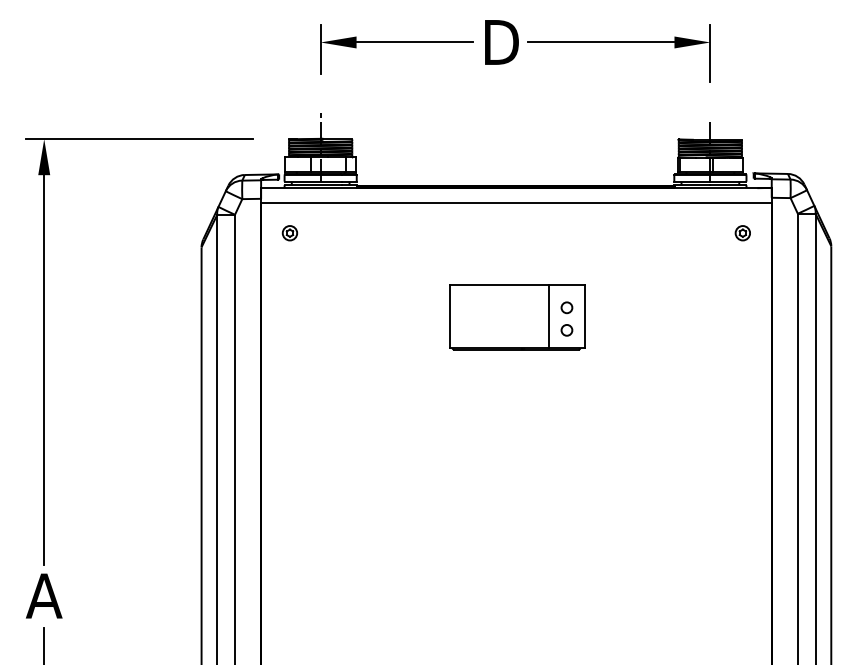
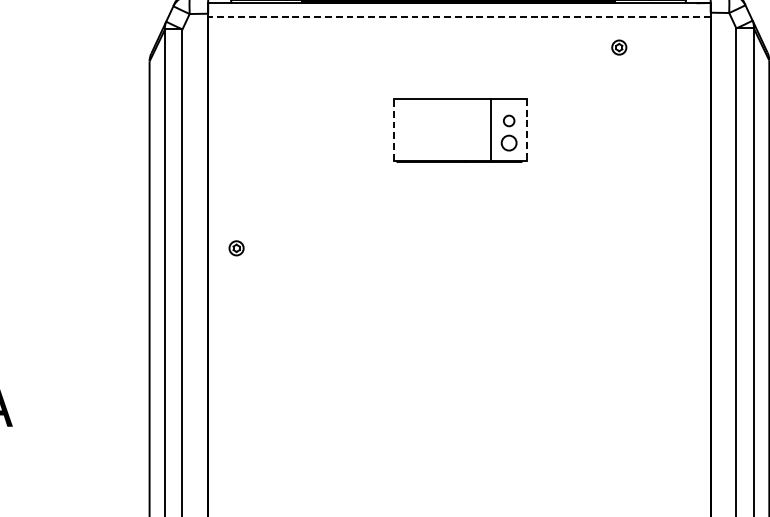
line: (515, 202) -> (458, 17), solid -> dashed
part: (289, 233) -> (236, 248), moved
part: (742, 233) -> (618, 47), moved
line: (449, 316) -> (393, 129), solid -> dashed
line: (585, 316) -> (527, 129), solid -> dashed
circle: (566, 330) -> (508, 143), size x1.4

